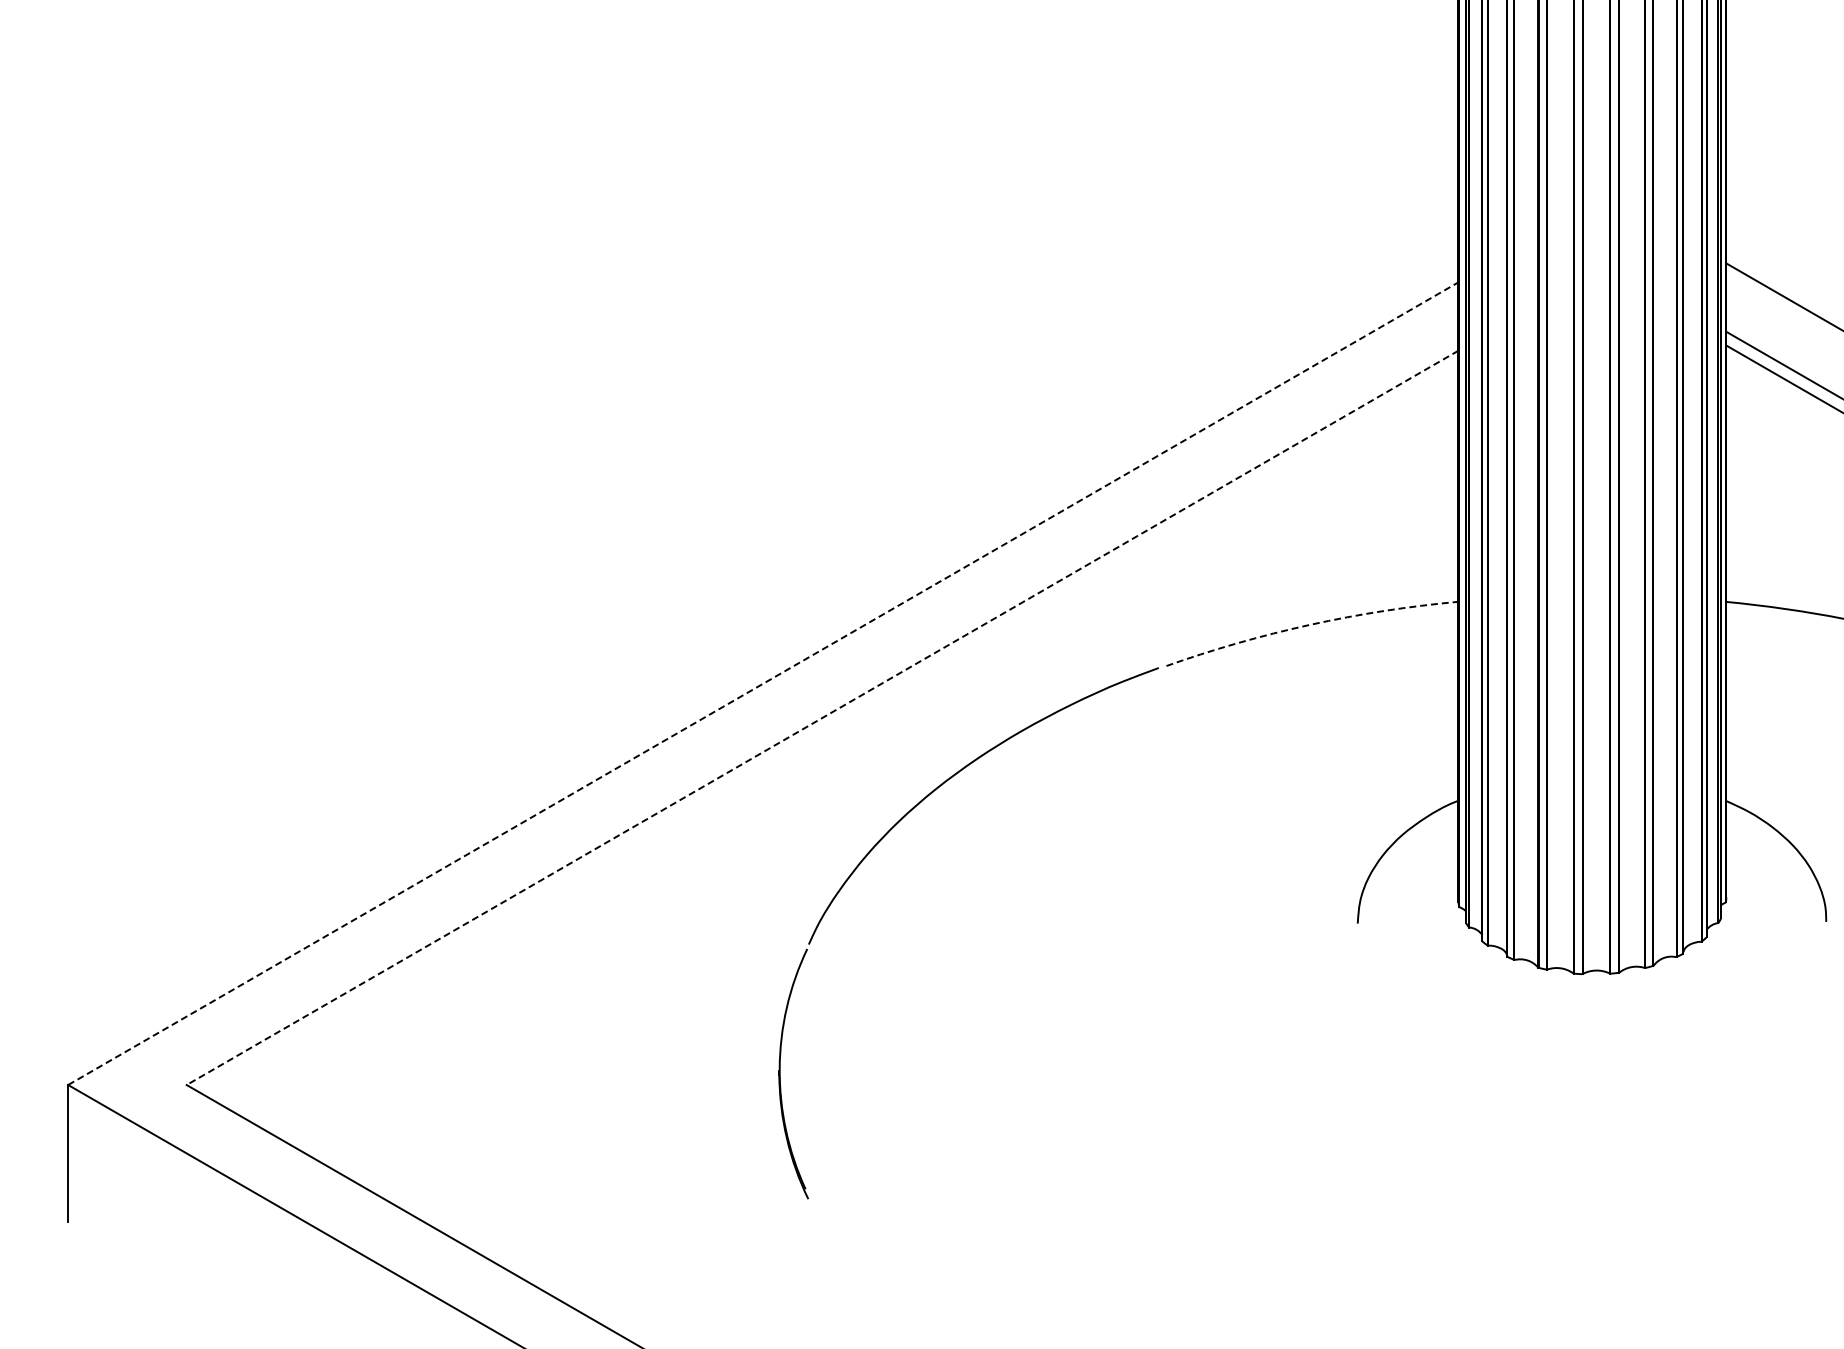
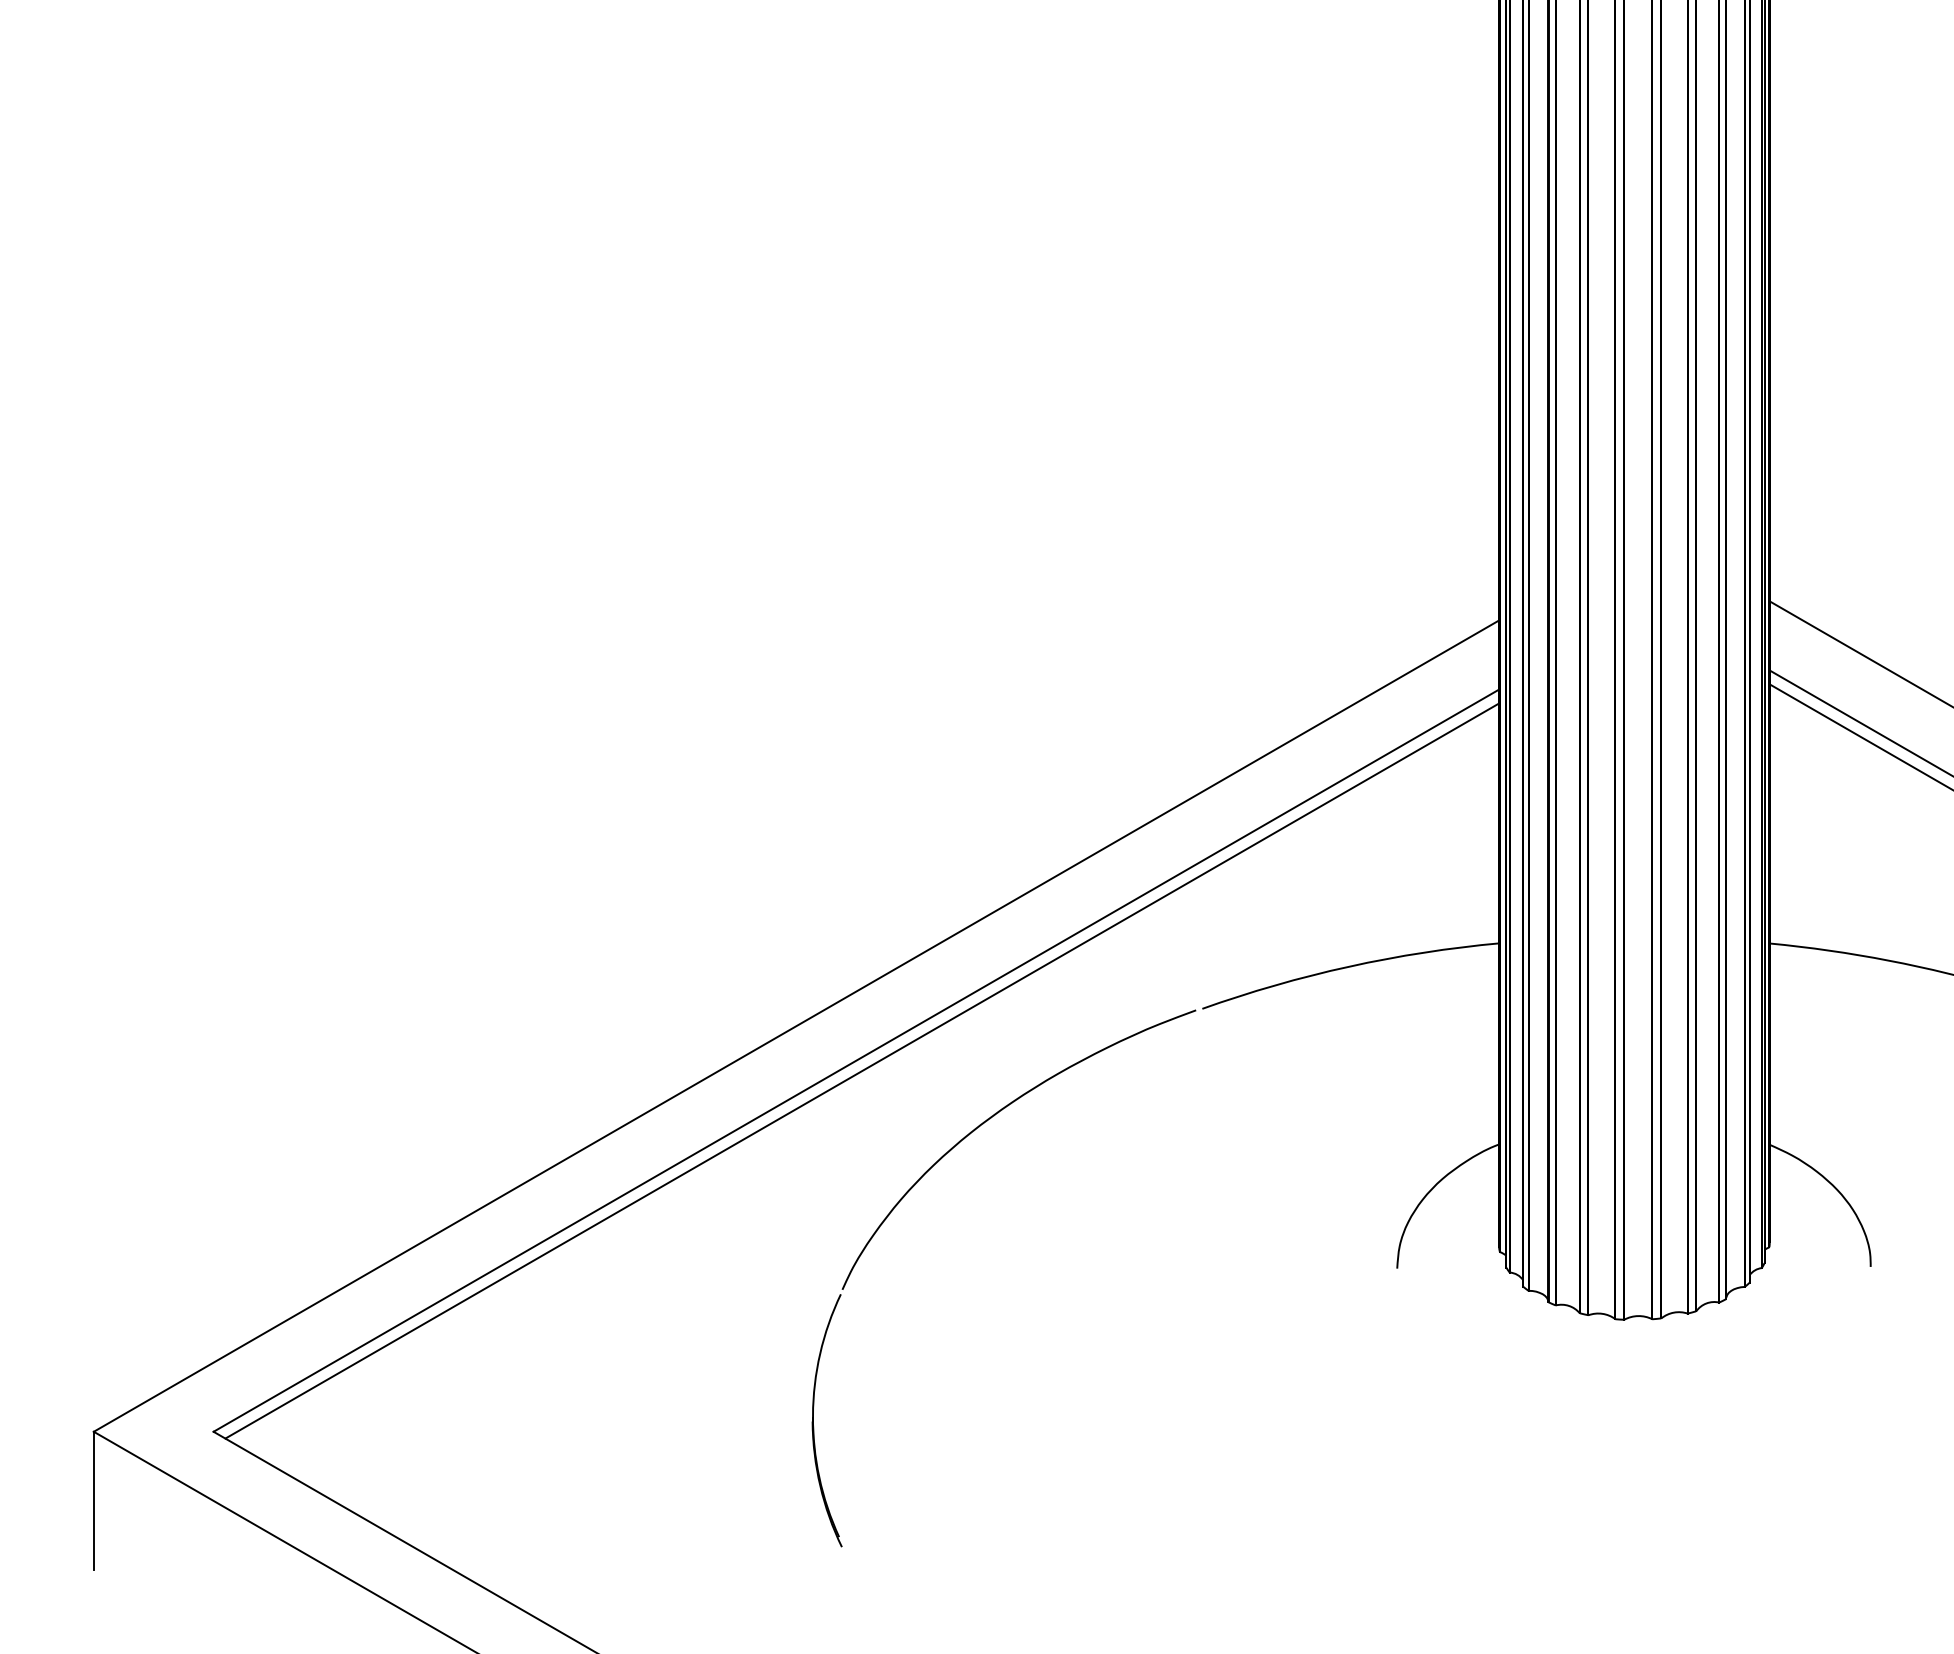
arc: (1310, 624) -> (1349, 966), dashed -> solid
line: (763, 683) -> (796, 1025), dashed -> solid
line: (821, 717) -> (855, 1060), dashed -> solid
line: (828, 727) -> (862, 1070), added

